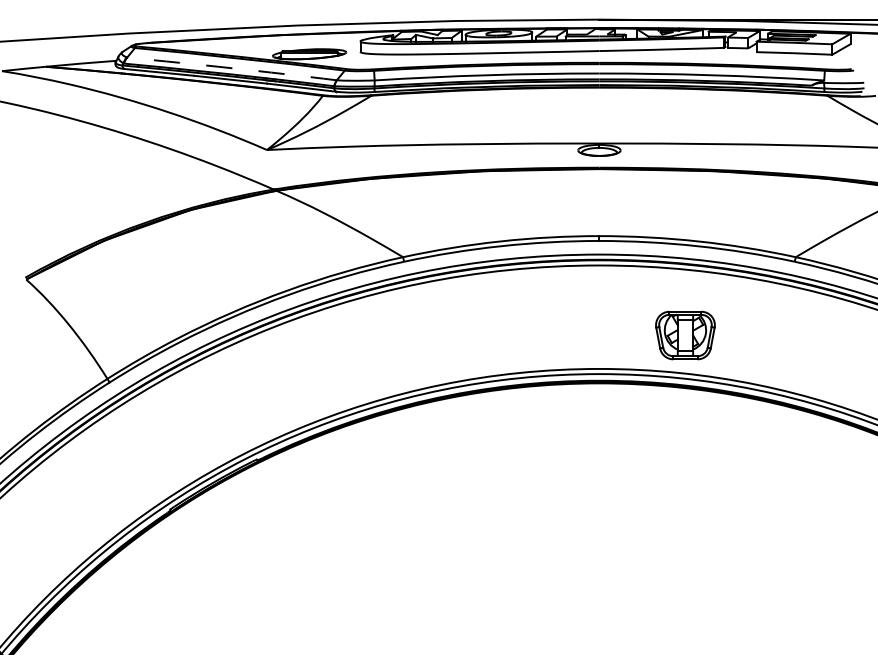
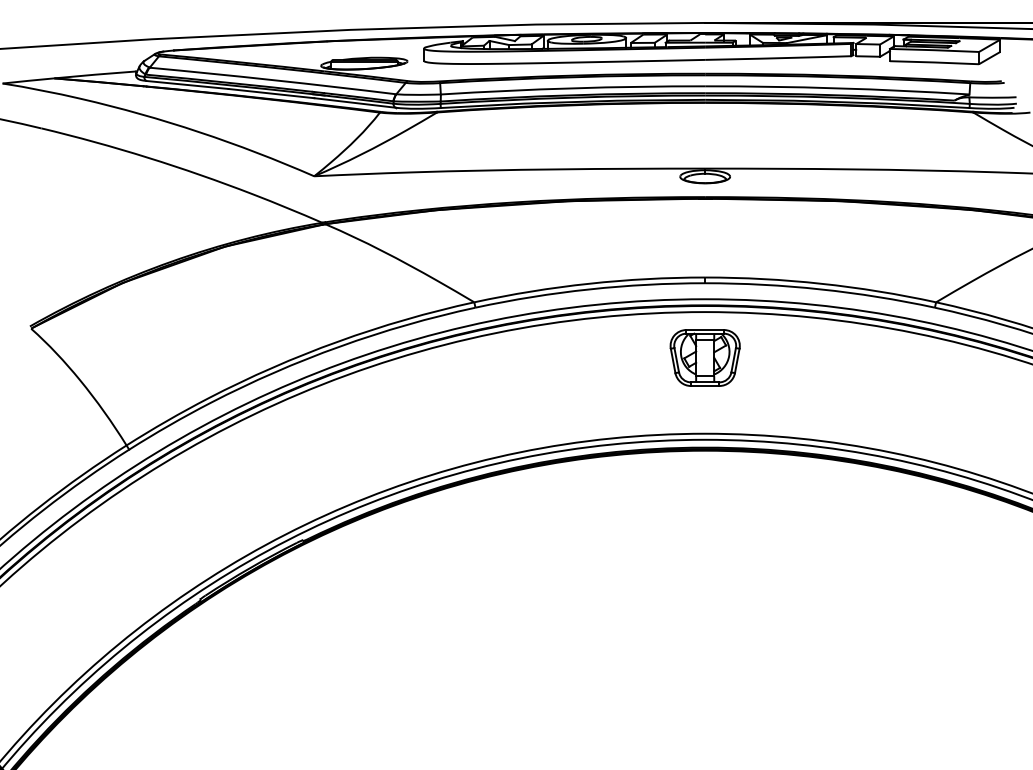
arc: (232, 68) -> (273, 80), dashed -> solid
part: (685, 335) -> (705, 357), moved

